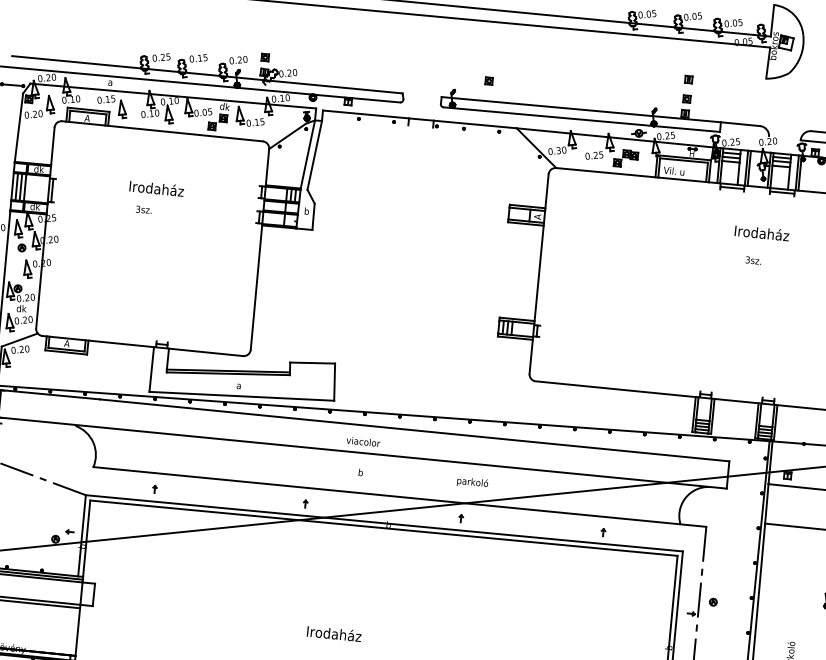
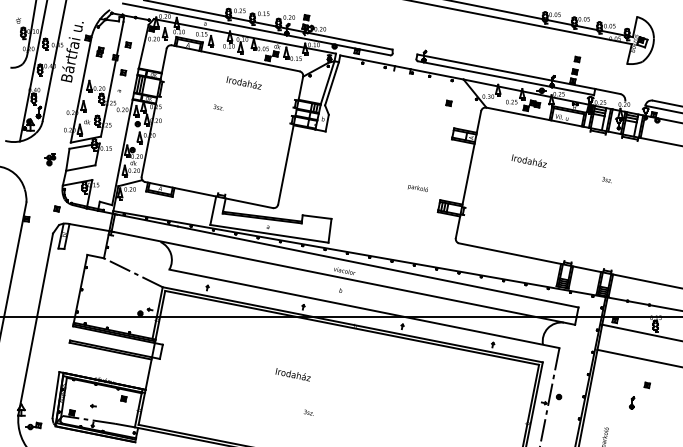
part: (488, 81) -> (448, 103), moved
text: (155, 188) -> (243, 82), moved
text: (760, 232) -> (528, 160), moved
text: (471, 482) -> (417, 188), moved
text: (332, 633) -> (292, 374), moved

